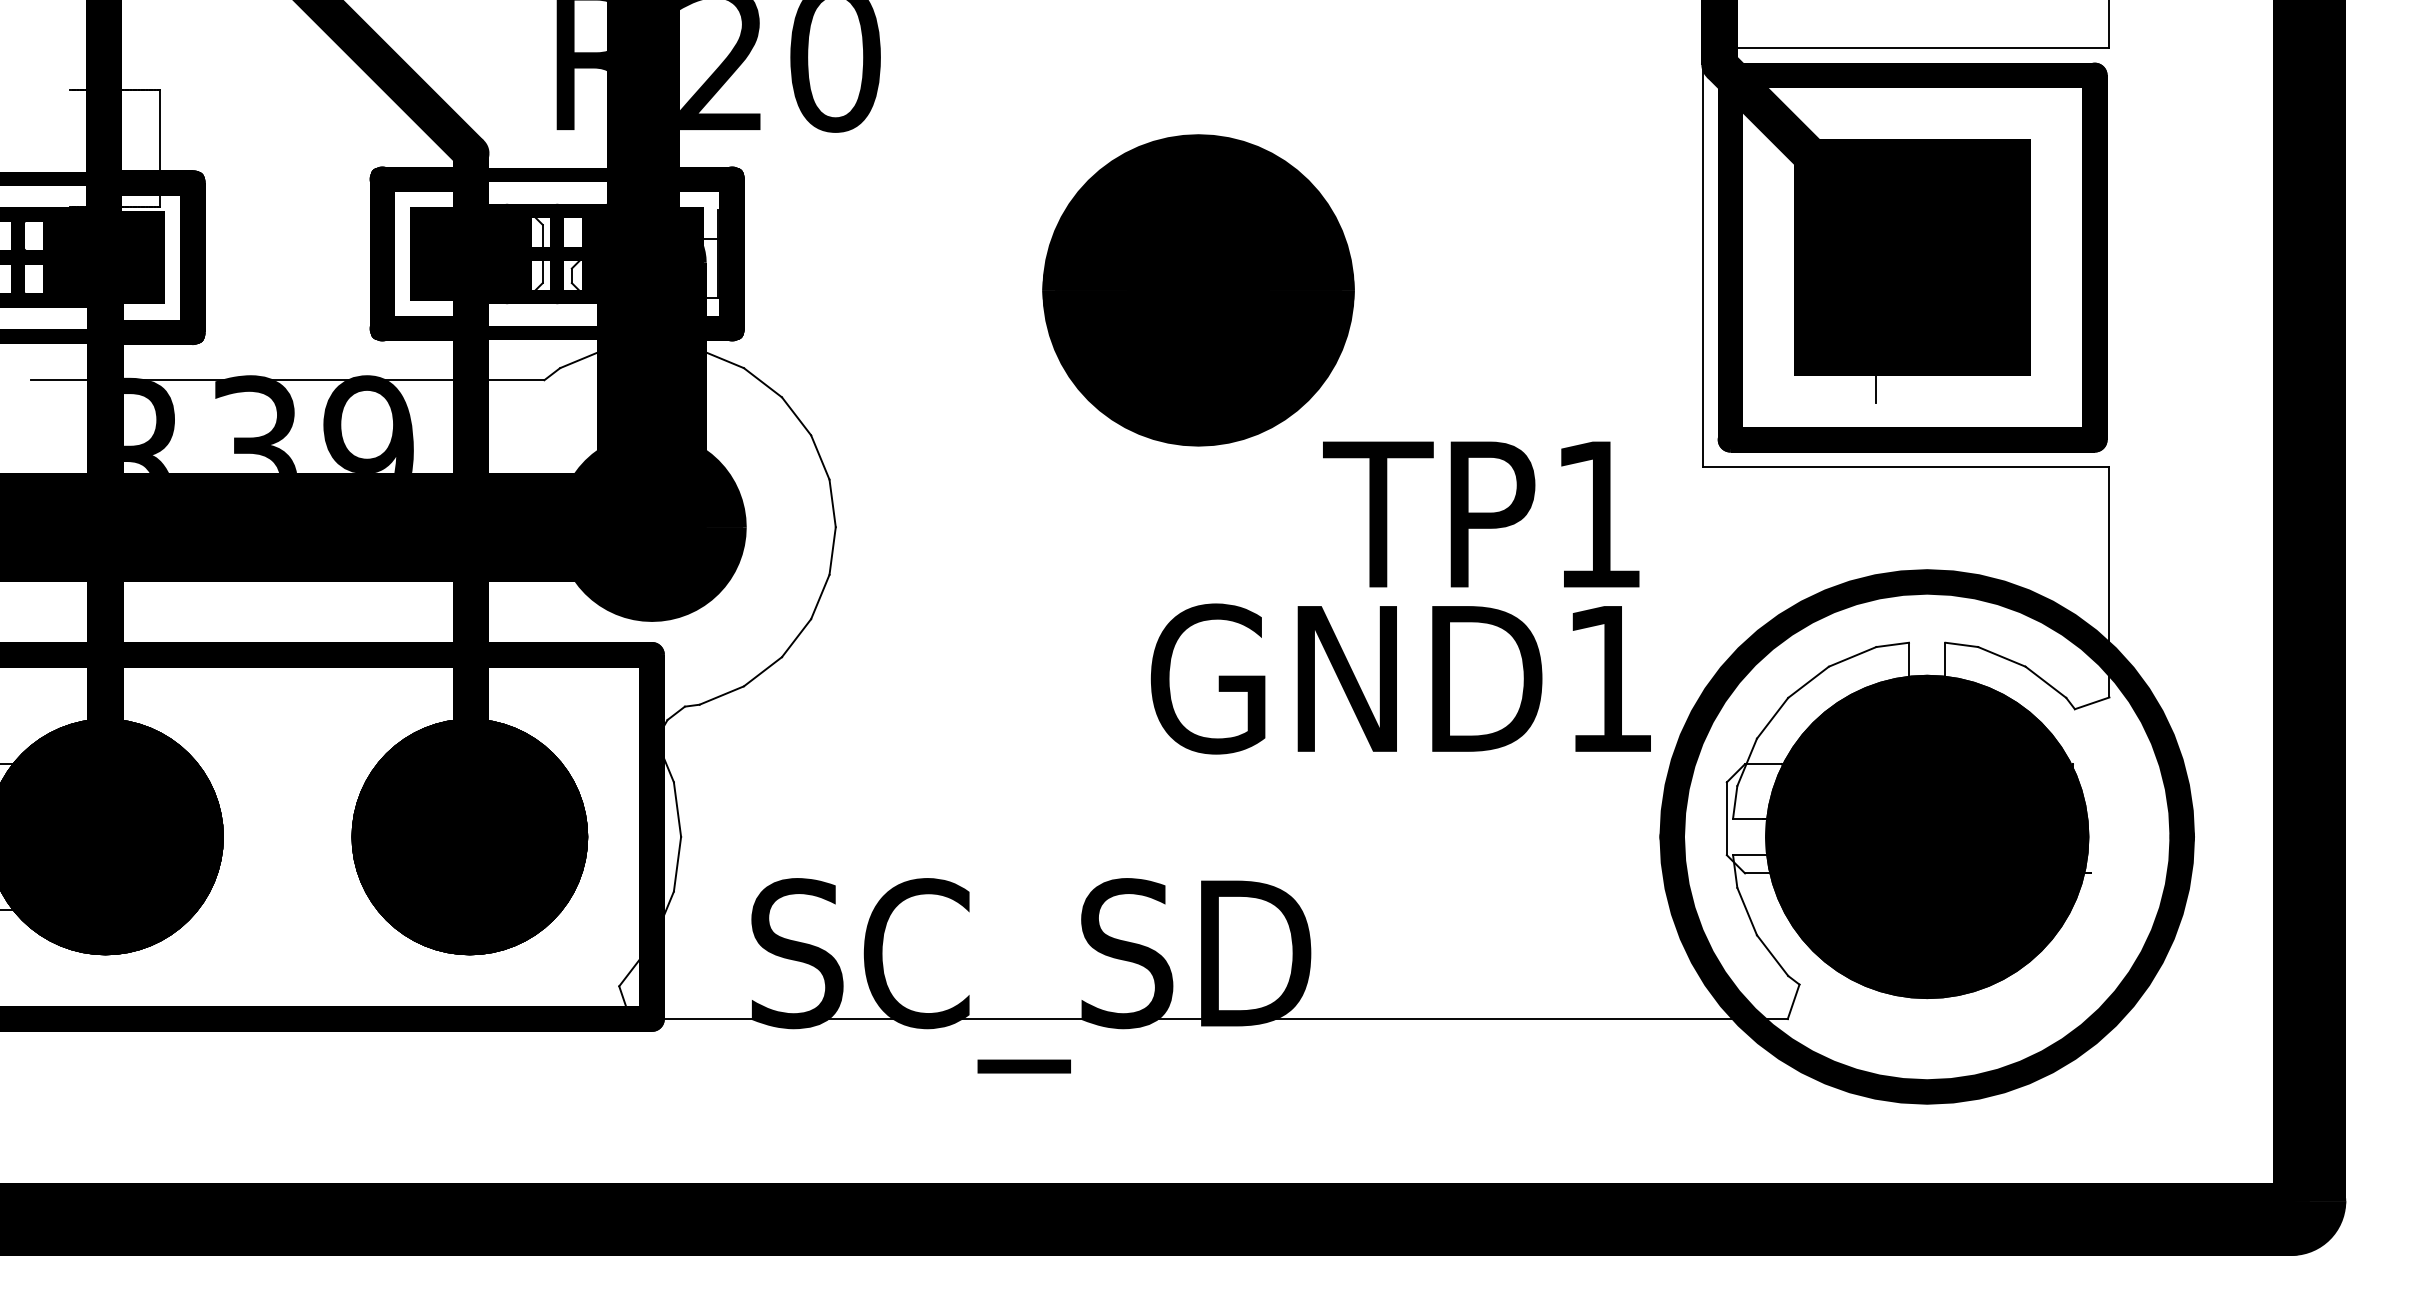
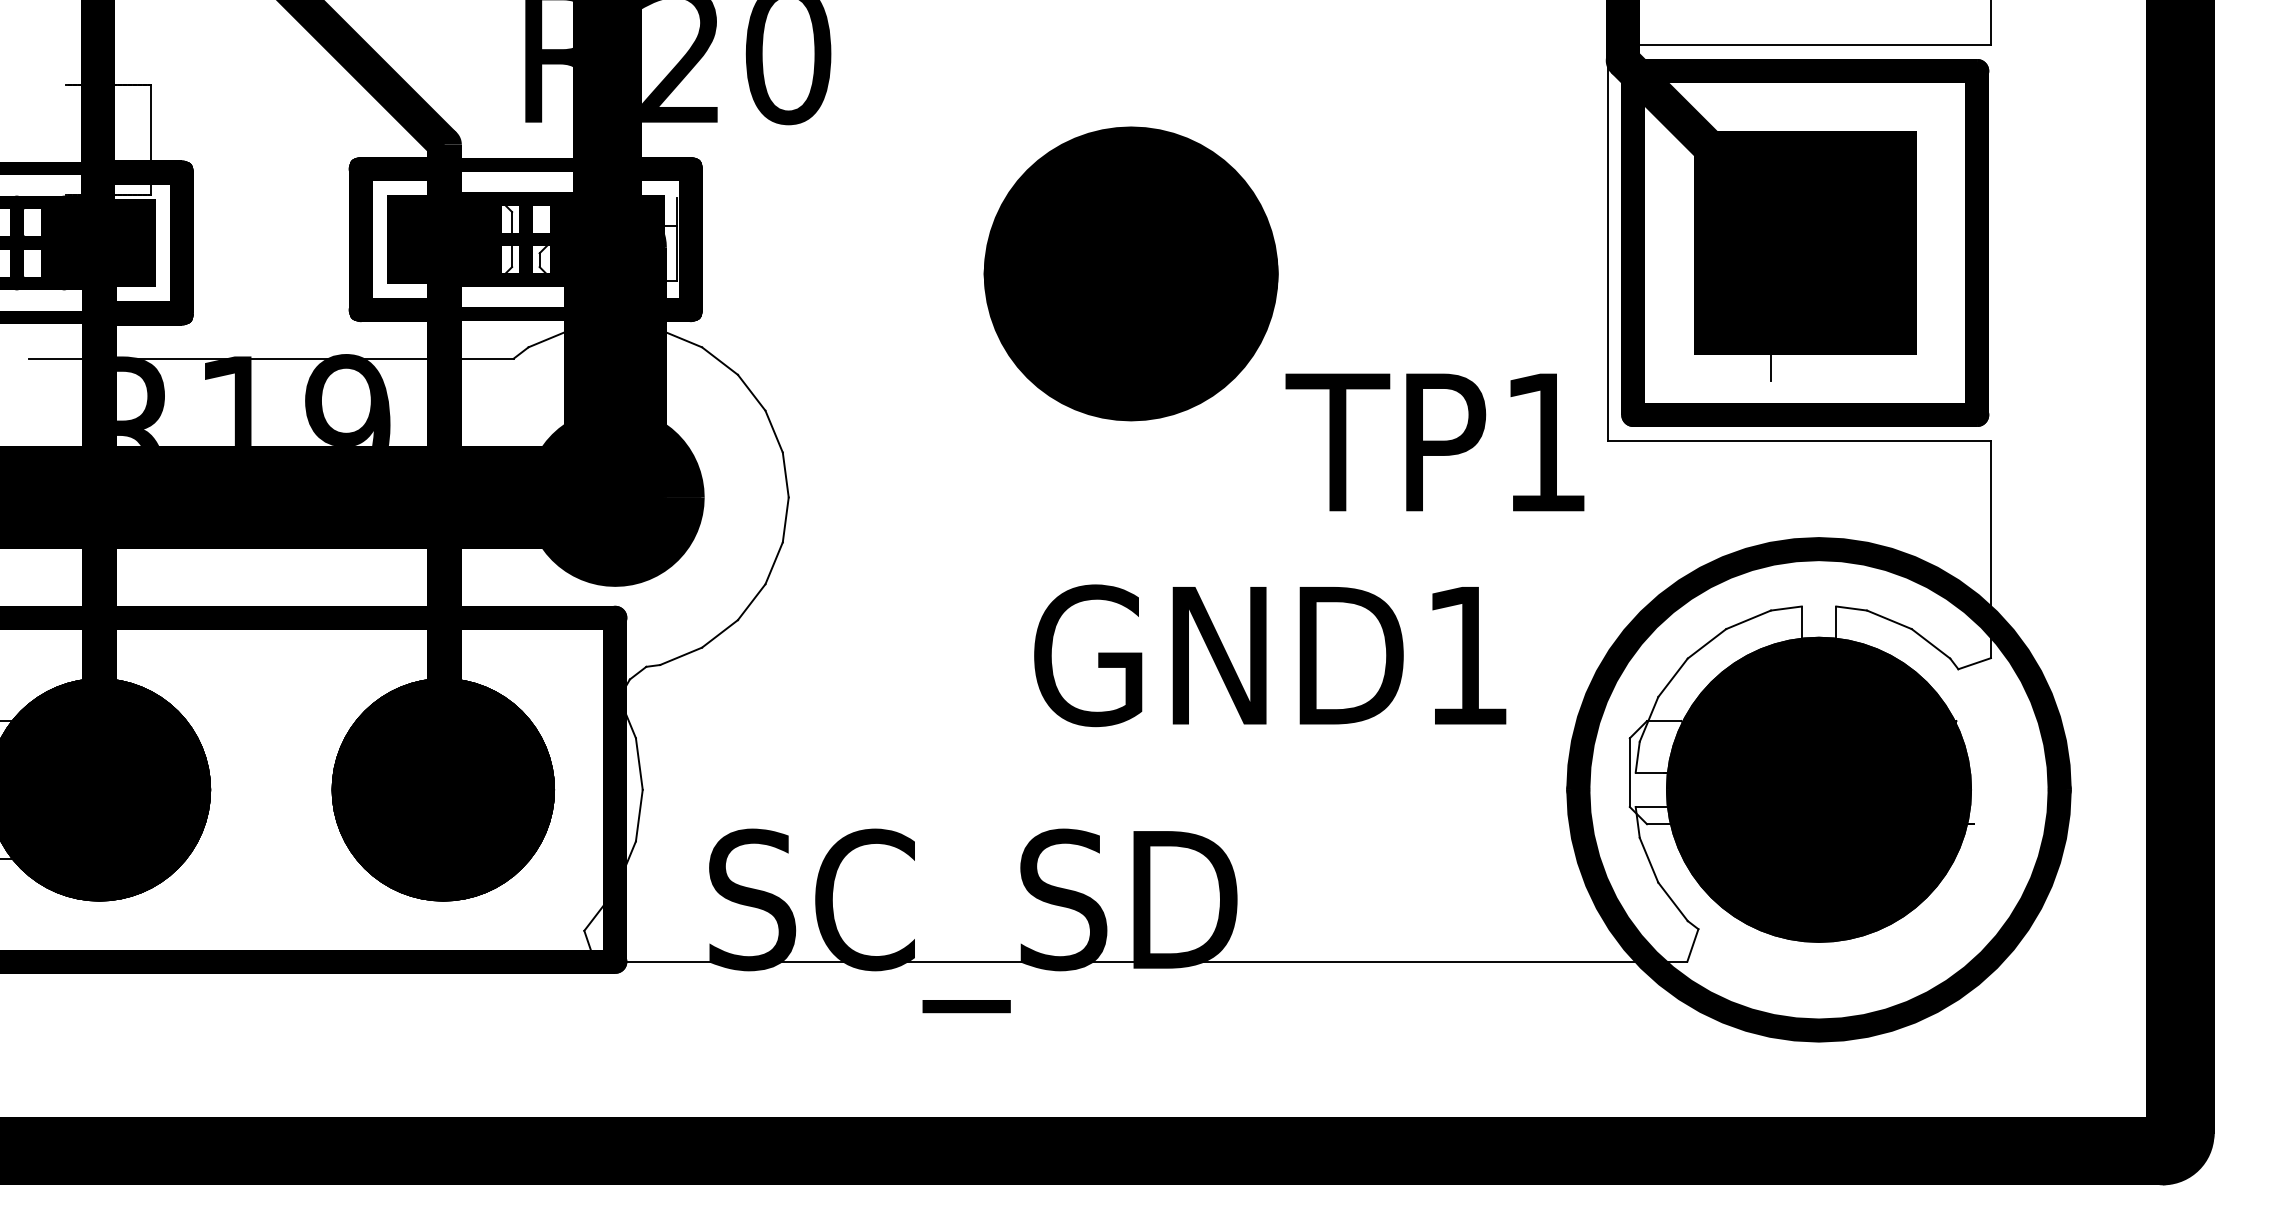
text: (256, 423) -> (241, 399), R39 -> R19
text: (1480, 514) -> (1434, 442), moved
text: (1401, 678) -> (1270, 655), moved

